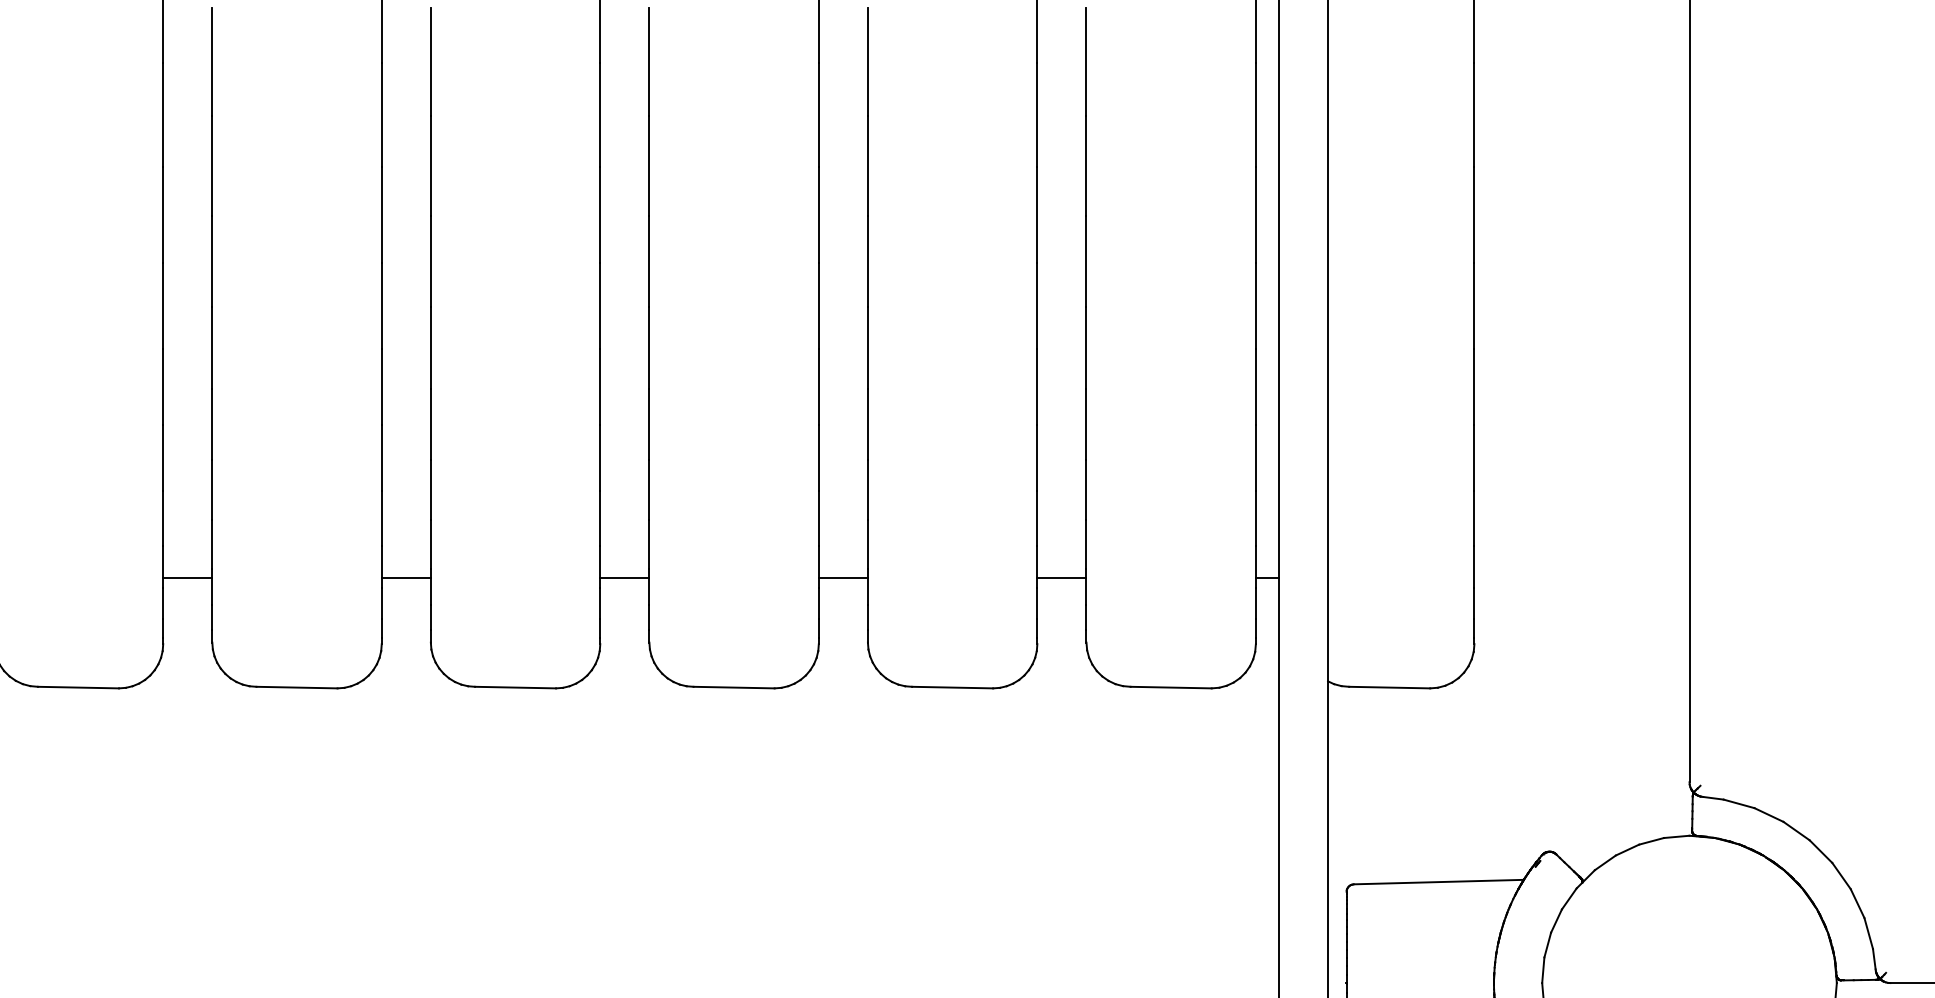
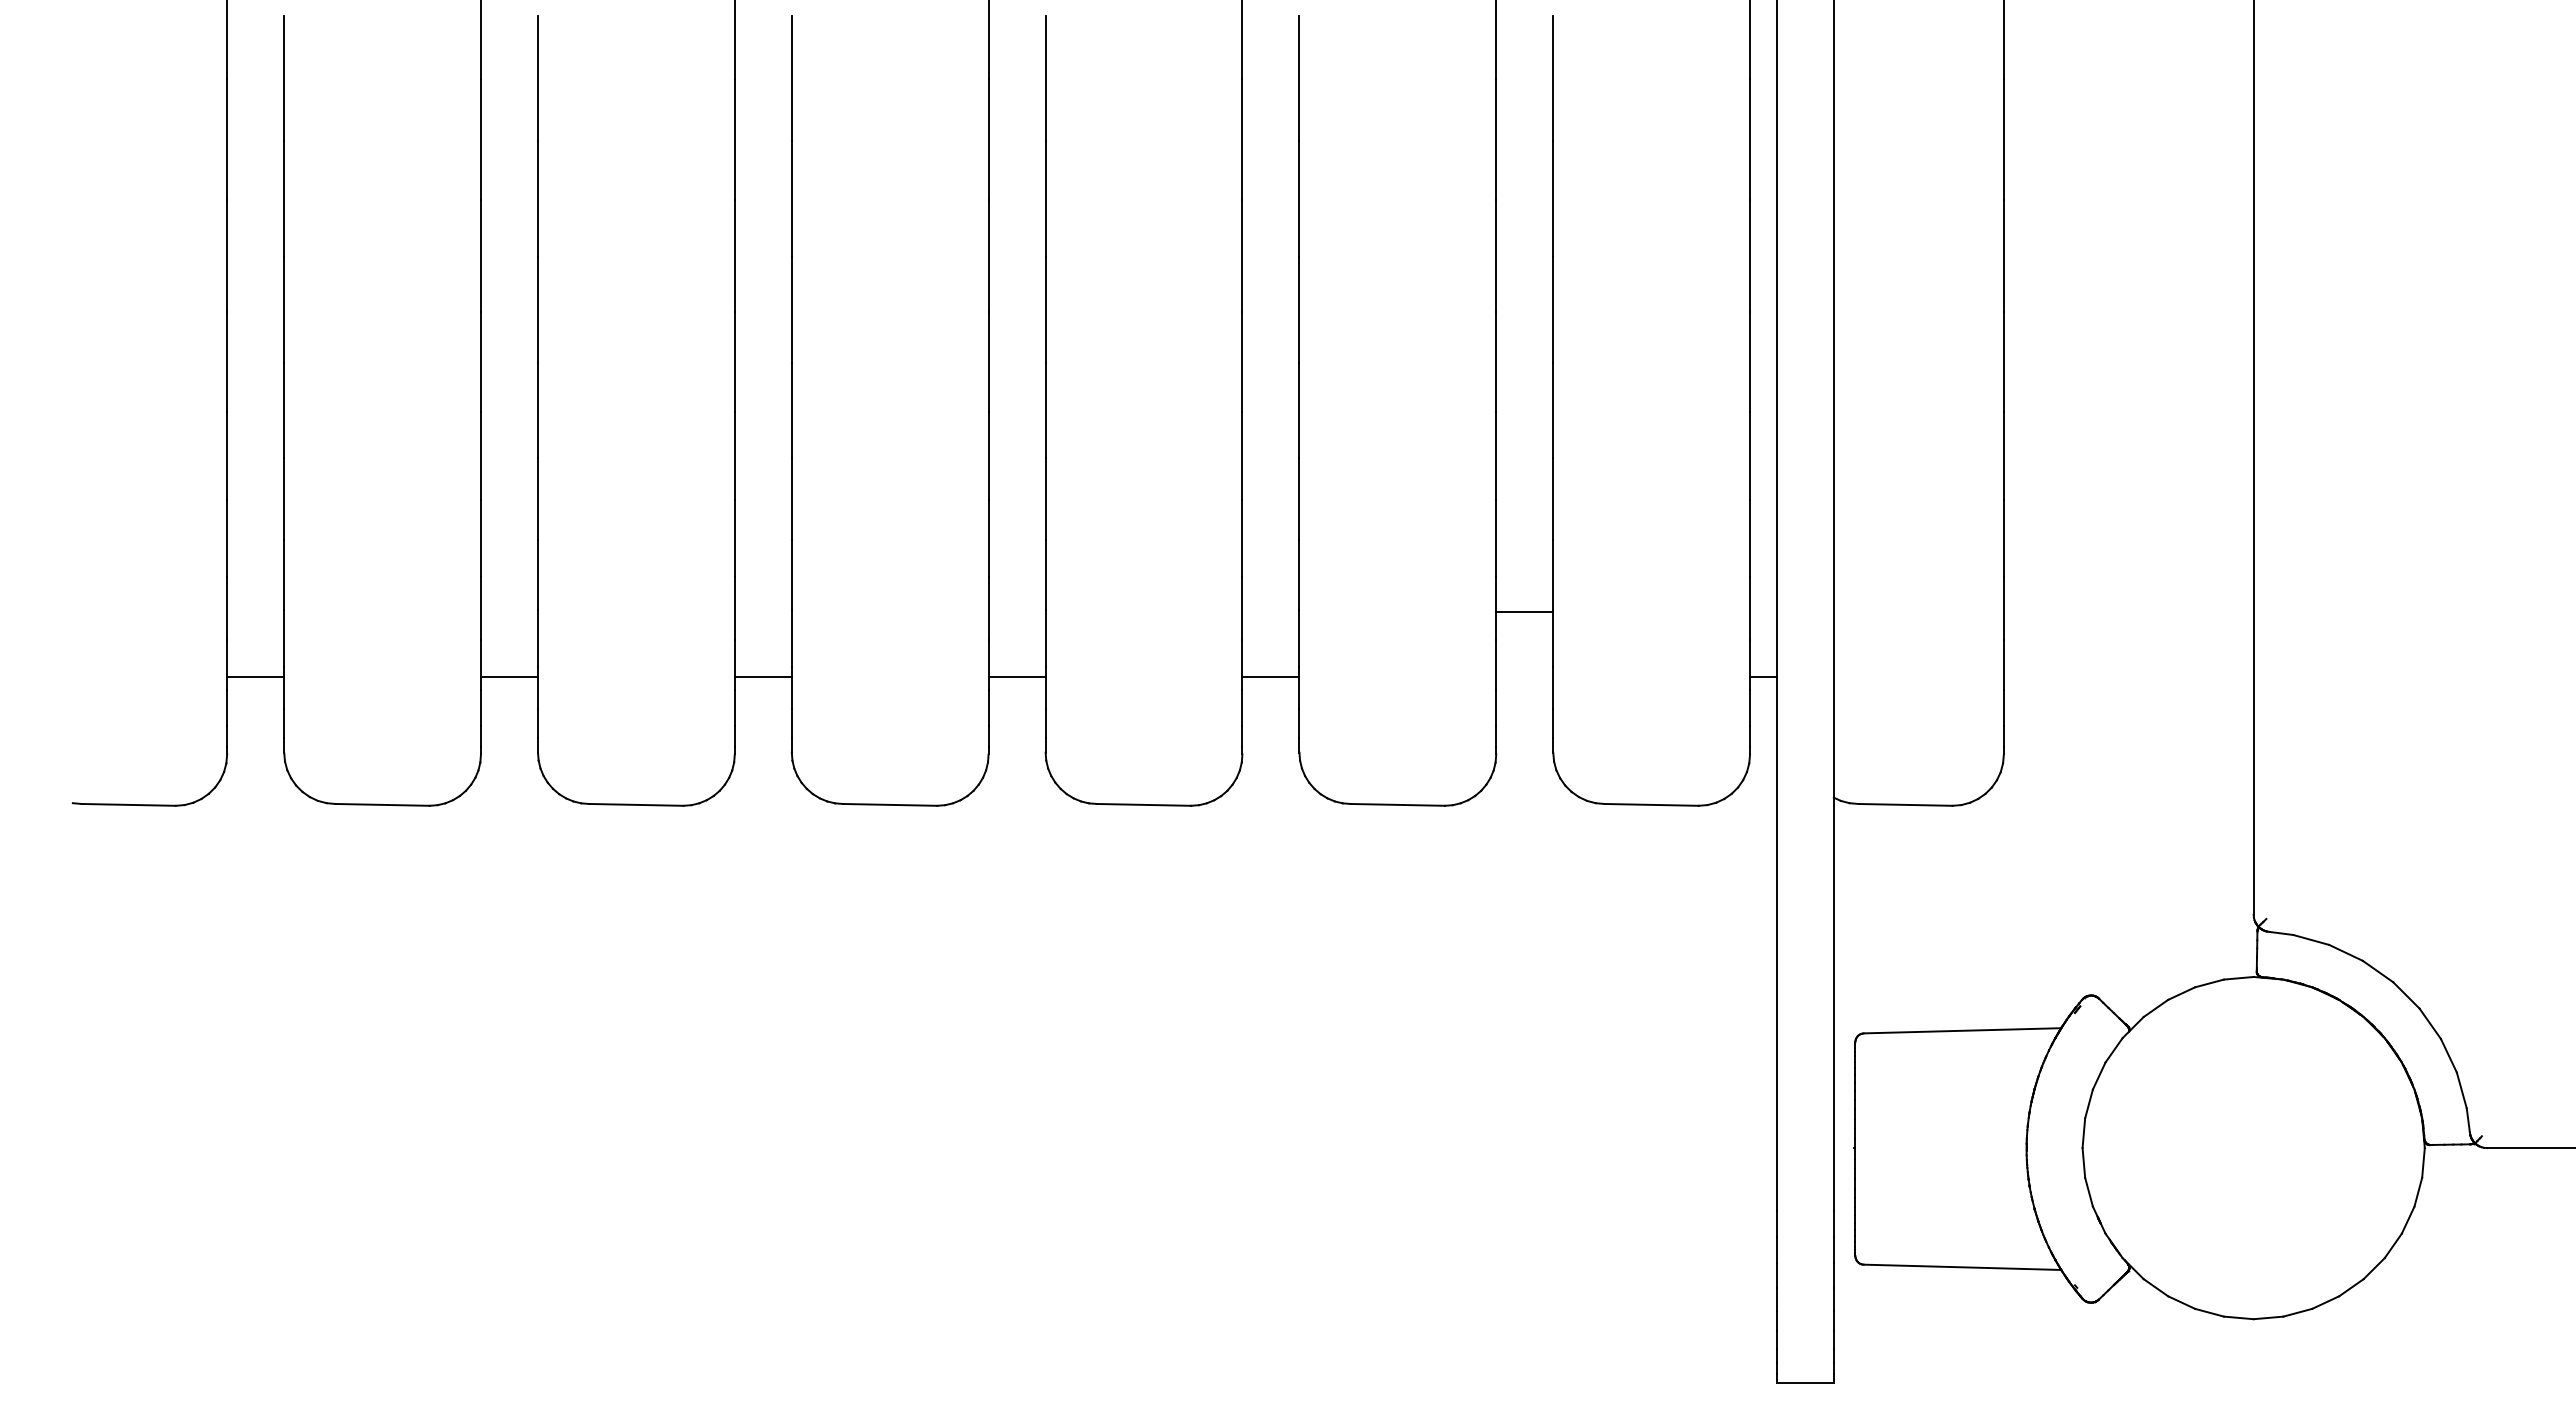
line: (1061, 577) -> (1524, 612), moved

